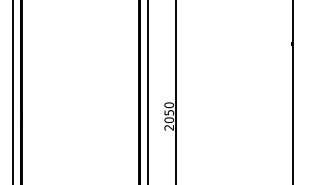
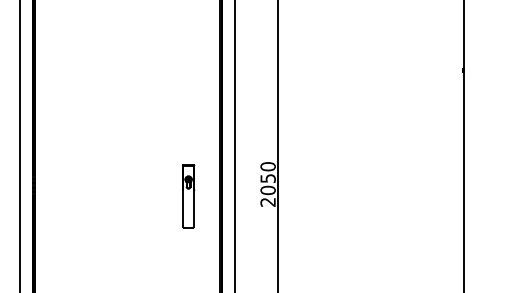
part: (118, 123) -> (187, 195), added

